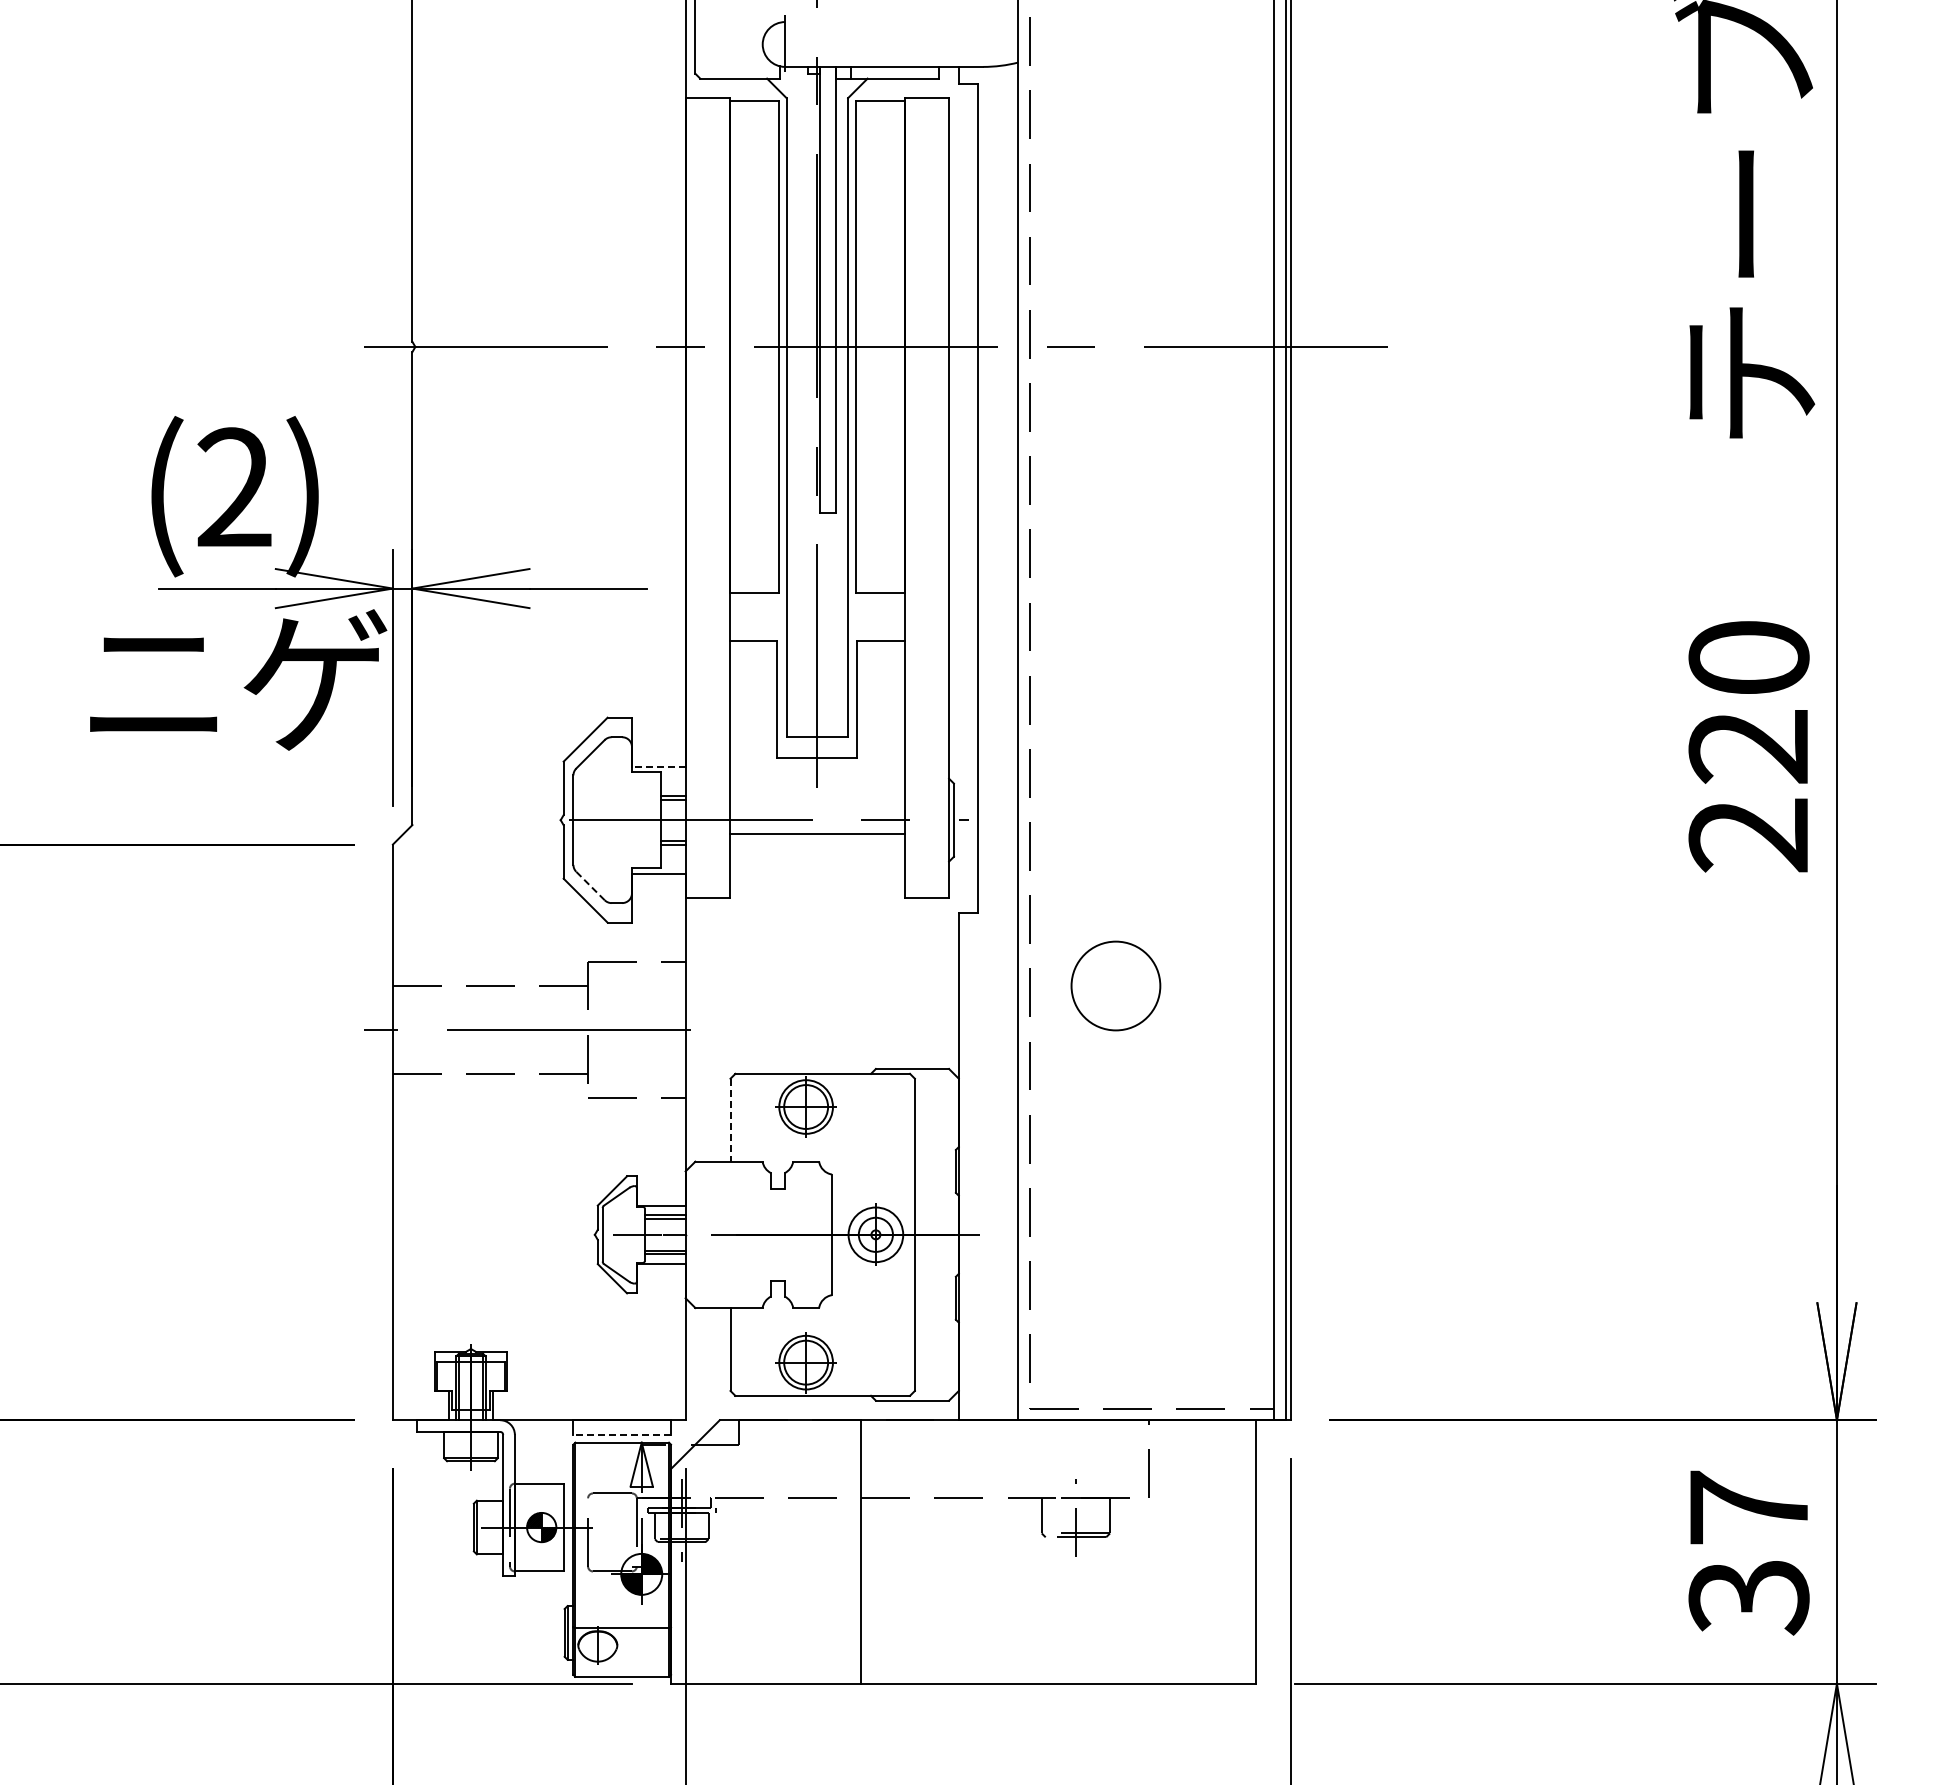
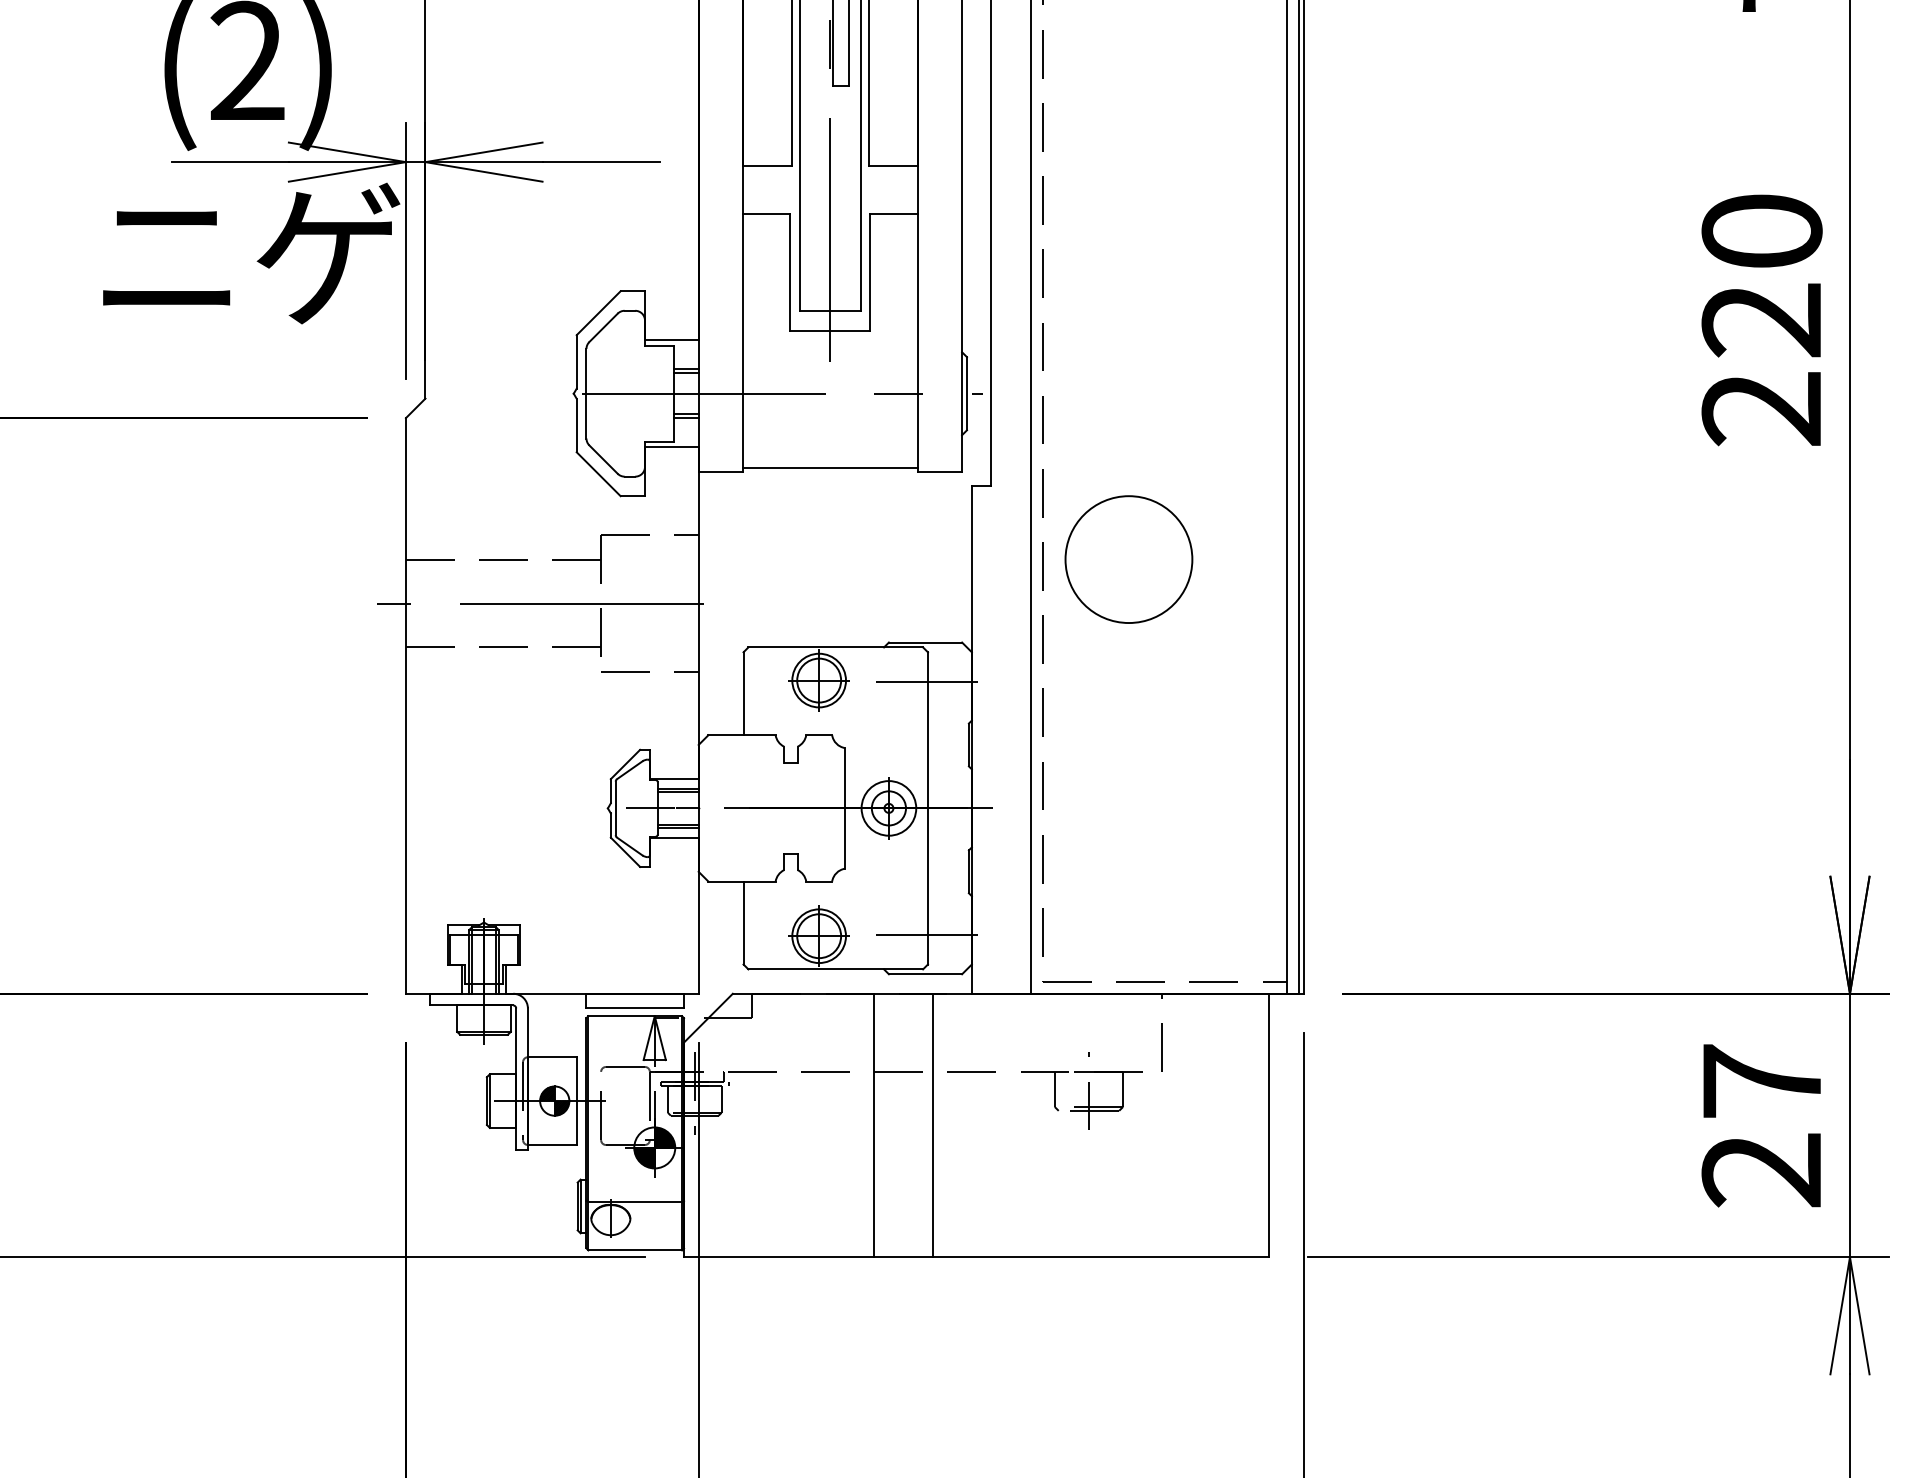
line: (658, 766) -> (671, 340), dashed -> solid
line: (817, 834) -> (830, 468), moved
line: (590, 885) -> (603, 459), dashed -> solid
circle: (1115, 985) -> (1128, 559), size x1.43
line: (913, 1108) -> (926, 682), added
line: (730, 1120) -> (743, 694), dashed -> solid
line: (913, 1361) -> (926, 935), added
line: (622, 1434) -> (635, 1008), dashed -> solid
line: (919, 1551) -> (932, 1125), added
text: (1748, 1597) -> (1761, 1171), 37 -> 27

